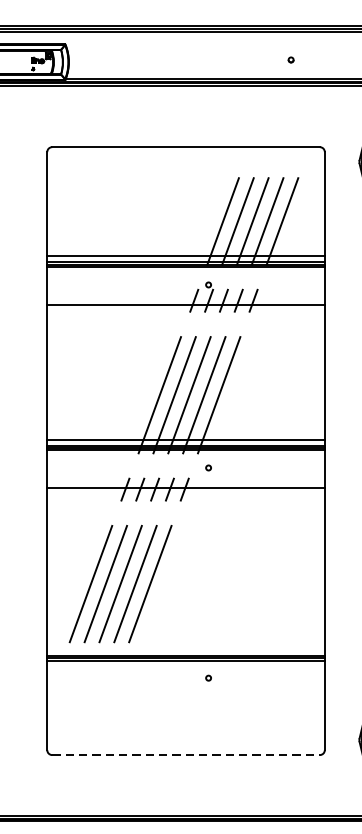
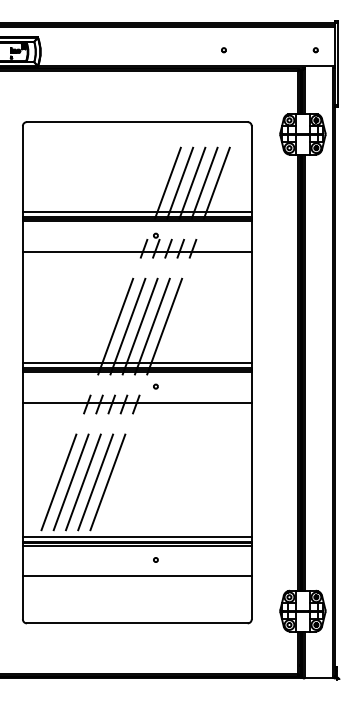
line: (185, 649) -> (136, 536), added
line: (185, 698) -> (136, 576), added
line: (186, 755) -> (137, 623), dashed -> solid

